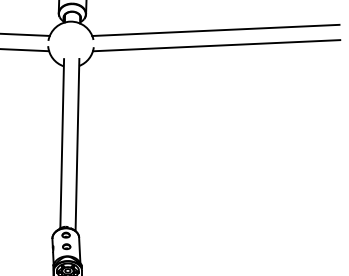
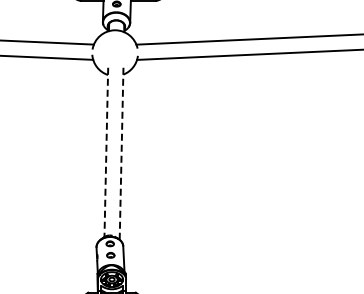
line: (62, 143) -> (106, 152), solid -> dashed
line: (77, 144) -> (121, 153), solid -> dashed

